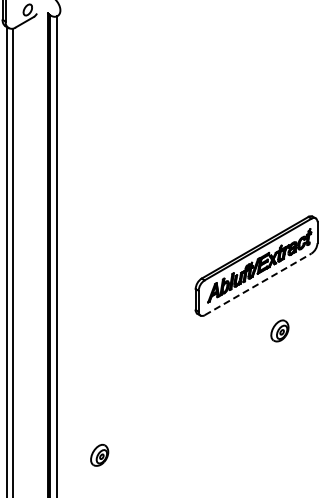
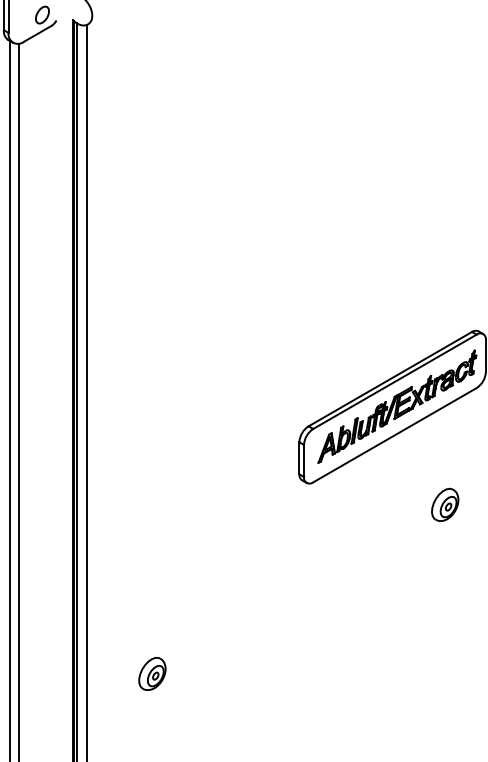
line: (258, 284) -> (395, 435), dashed -> solid
part: (279, 330) -> (444, 504), moved
part: (99, 455) -> (152, 674), moved

